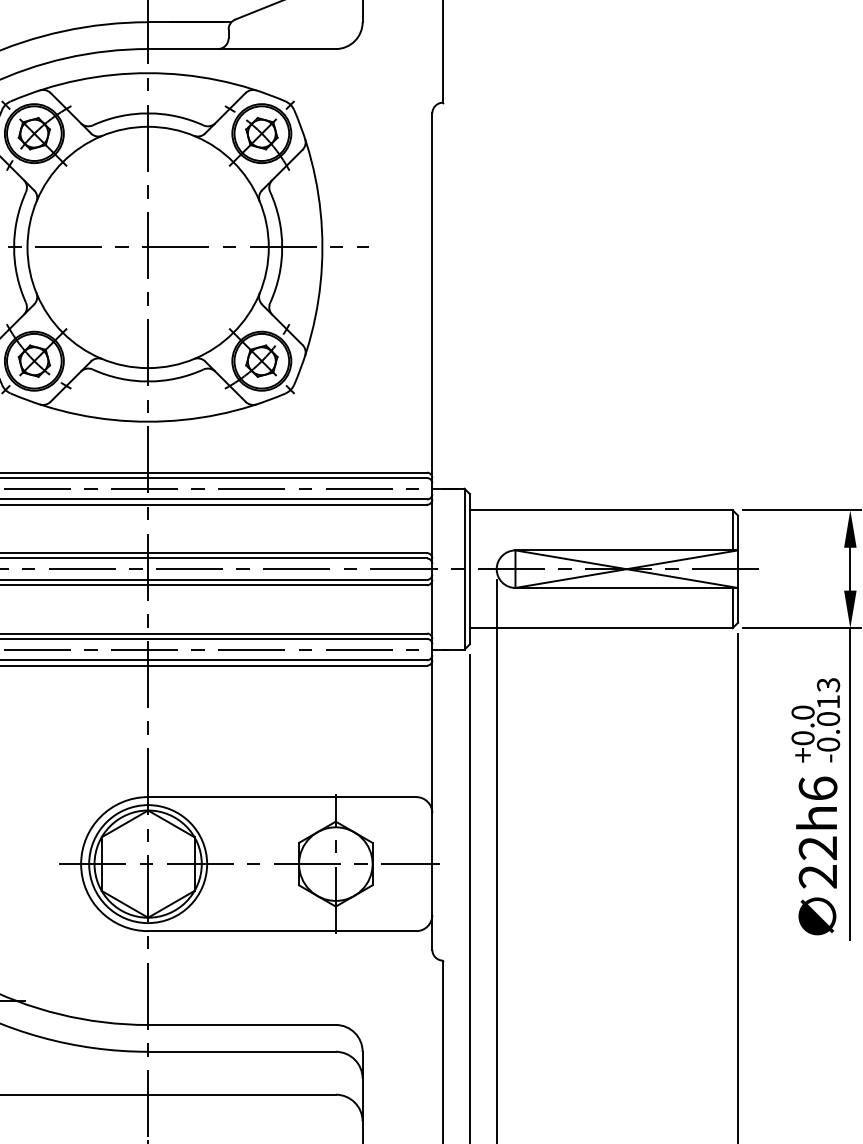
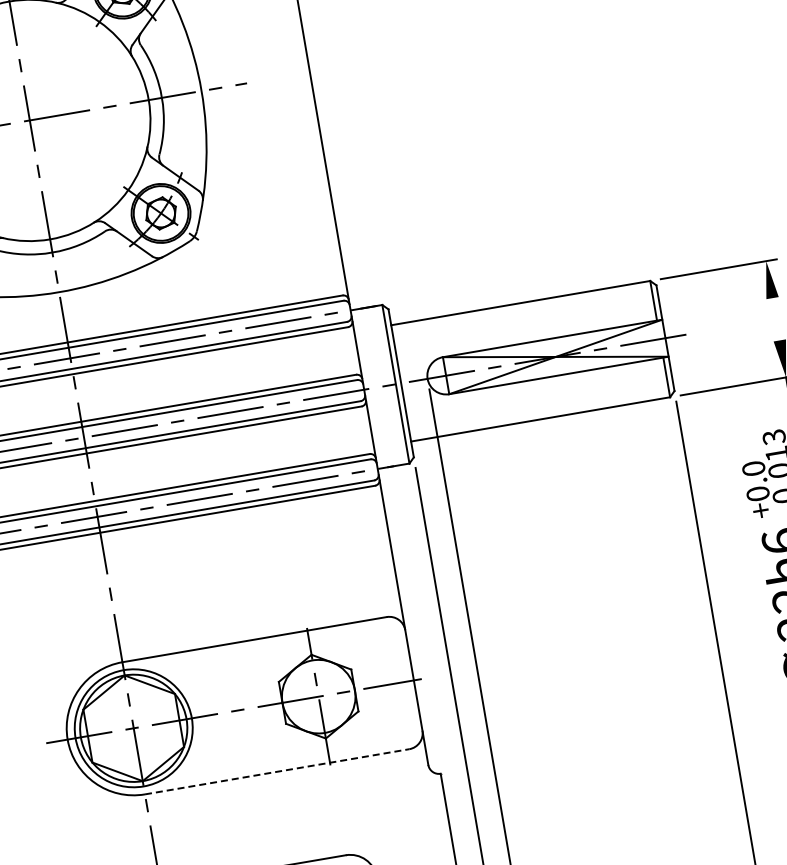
line: (850, 568) -> (776, 318), removed
line: (282, 931) -> (277, 772), solid -> dashed

